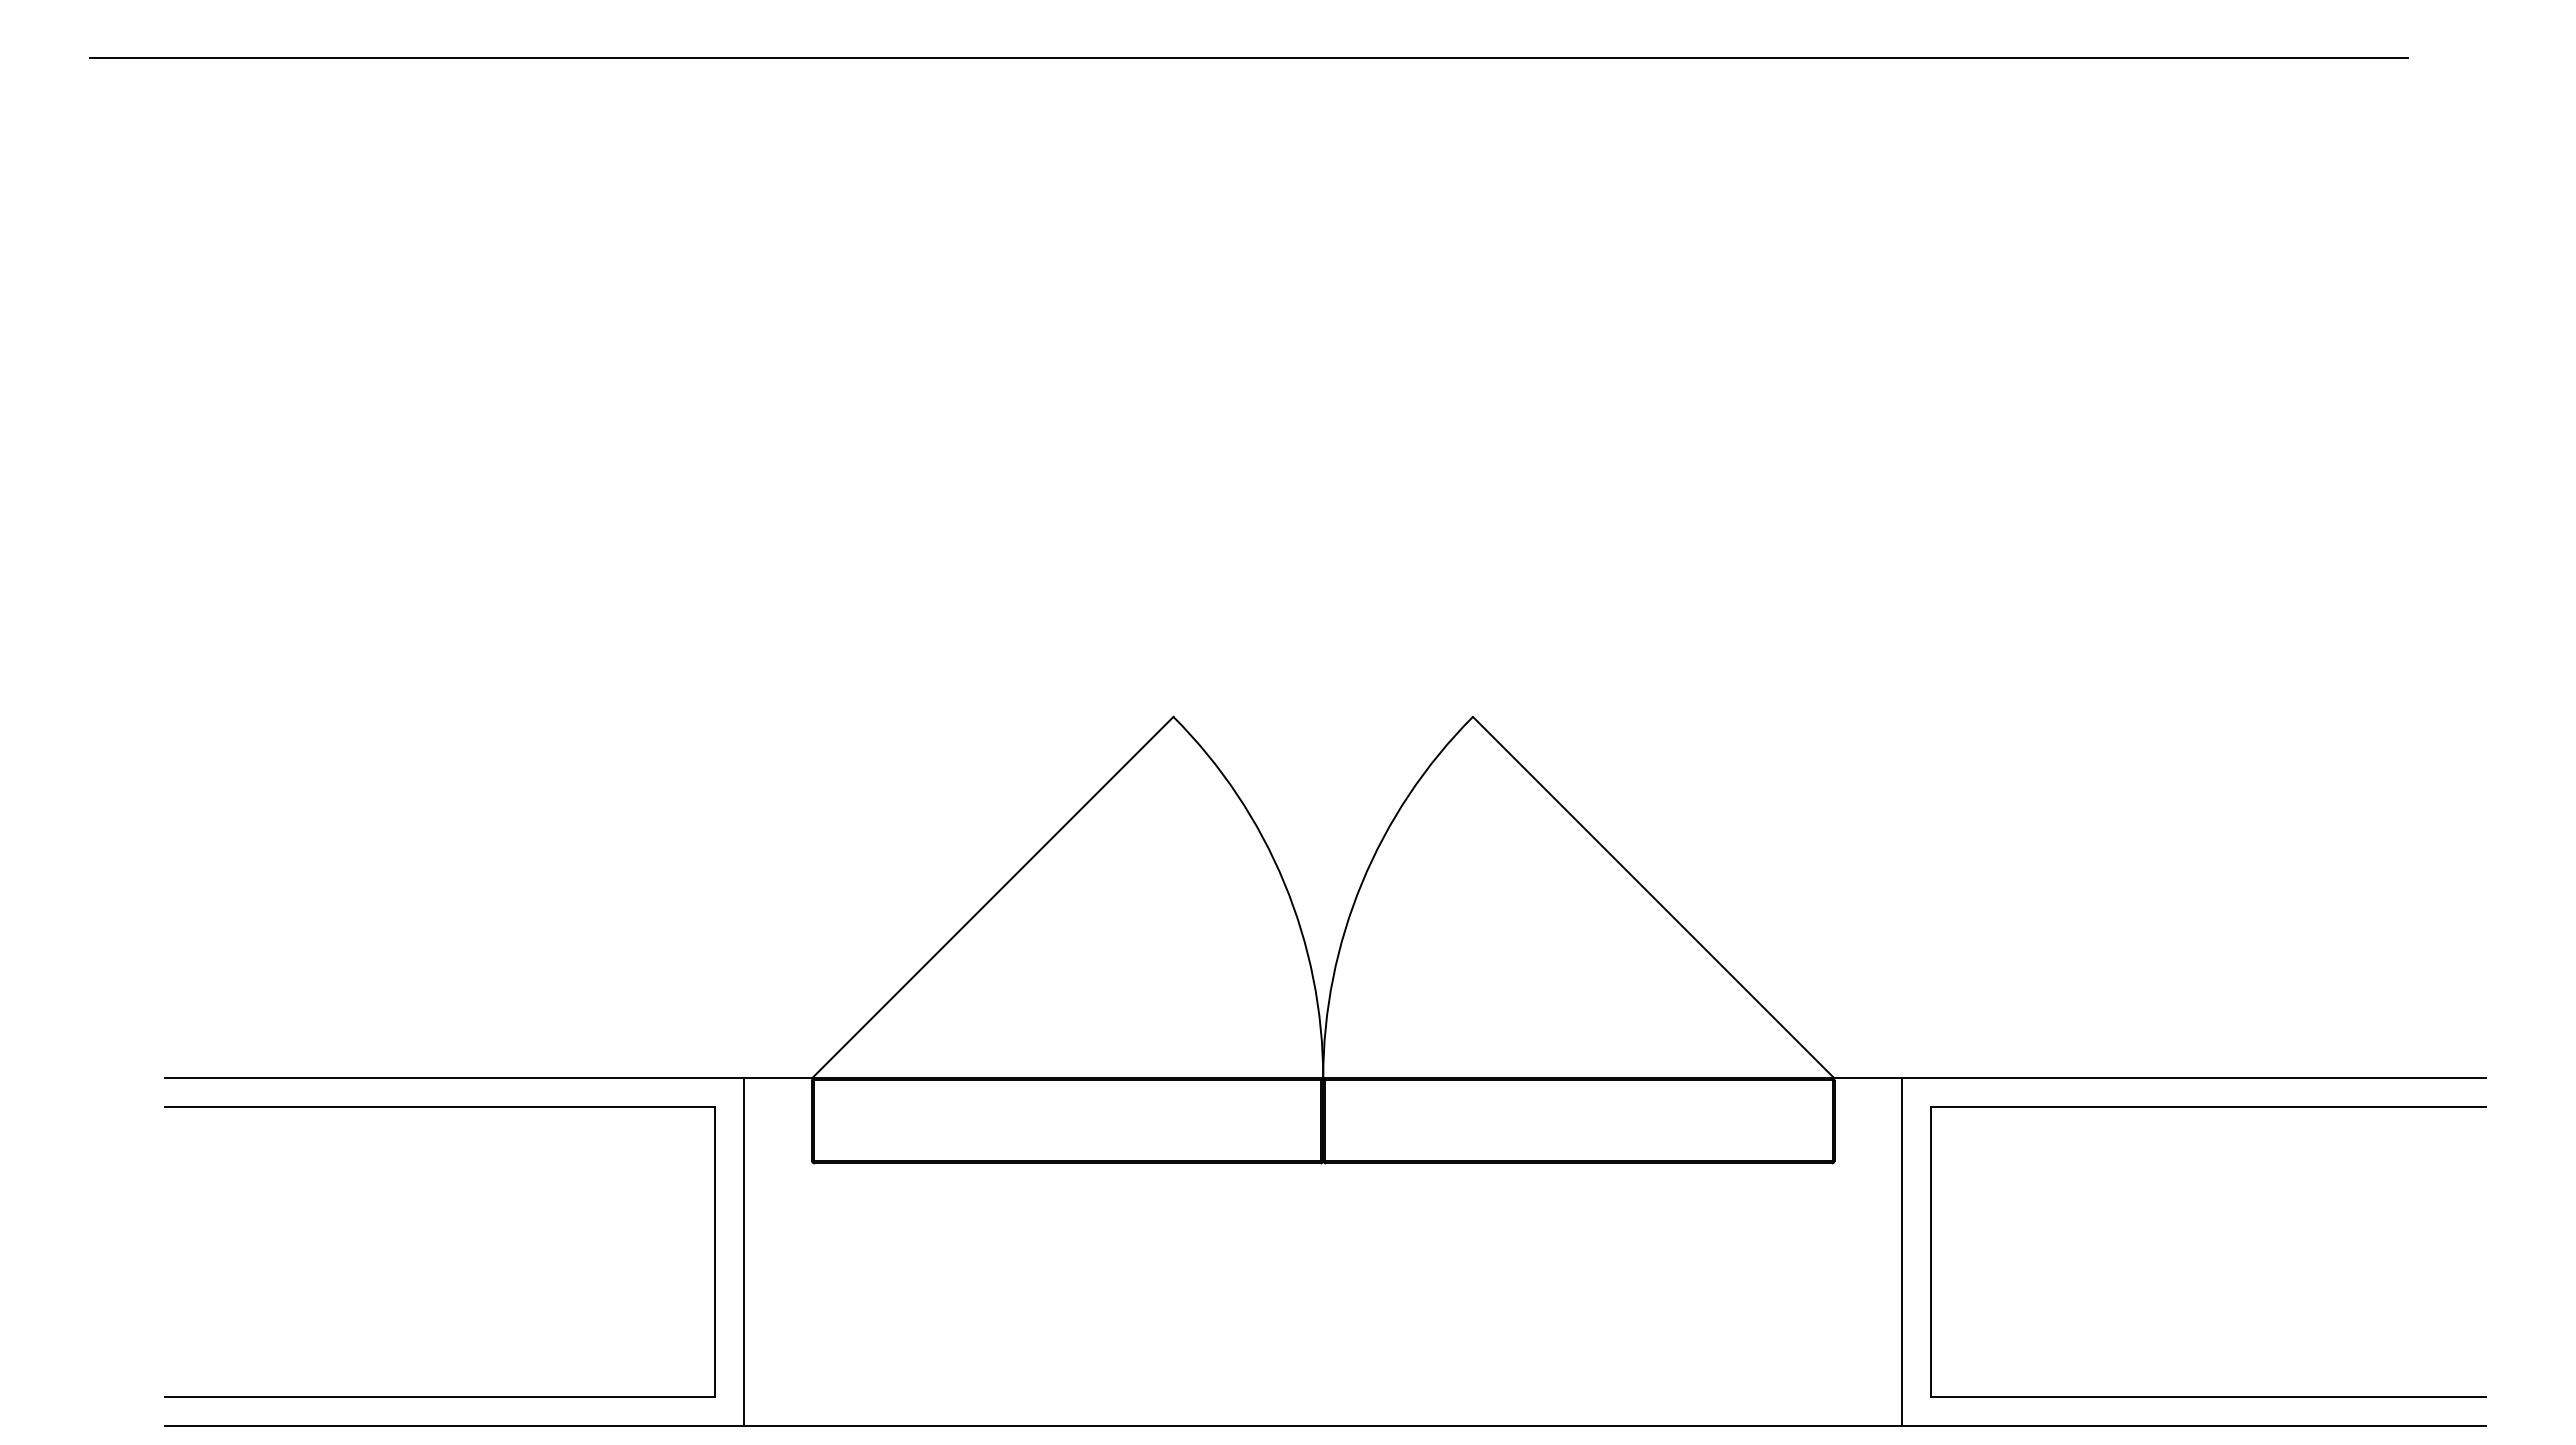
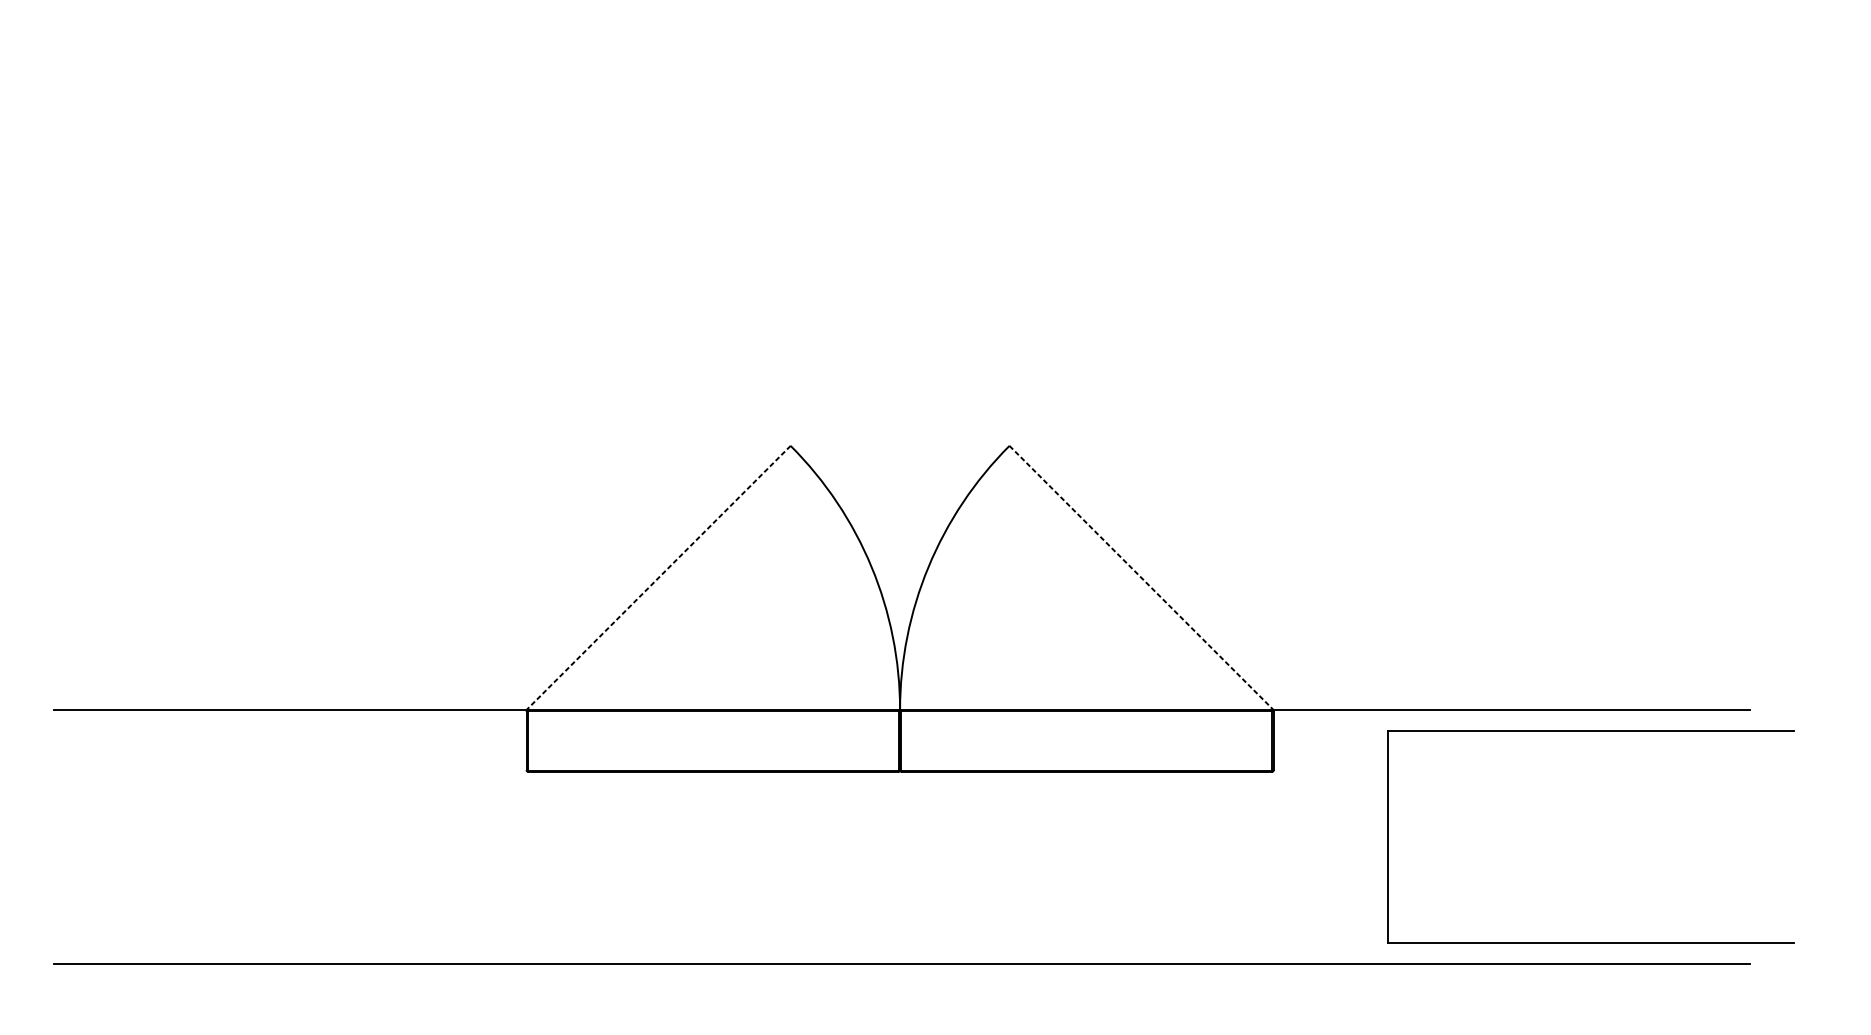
line: (992, 897) -> (658, 577), solid -> dashed
line: (1653, 897) -> (1141, 577), solid -> dashed
part: (439, 1107) -> (254, 731), removed
part: (2208, 1107) -> (1590, 731), moved
line: (744, 1251) -> (477, 836), removed
line: (1902, 1251) -> (1323, 836), removed

